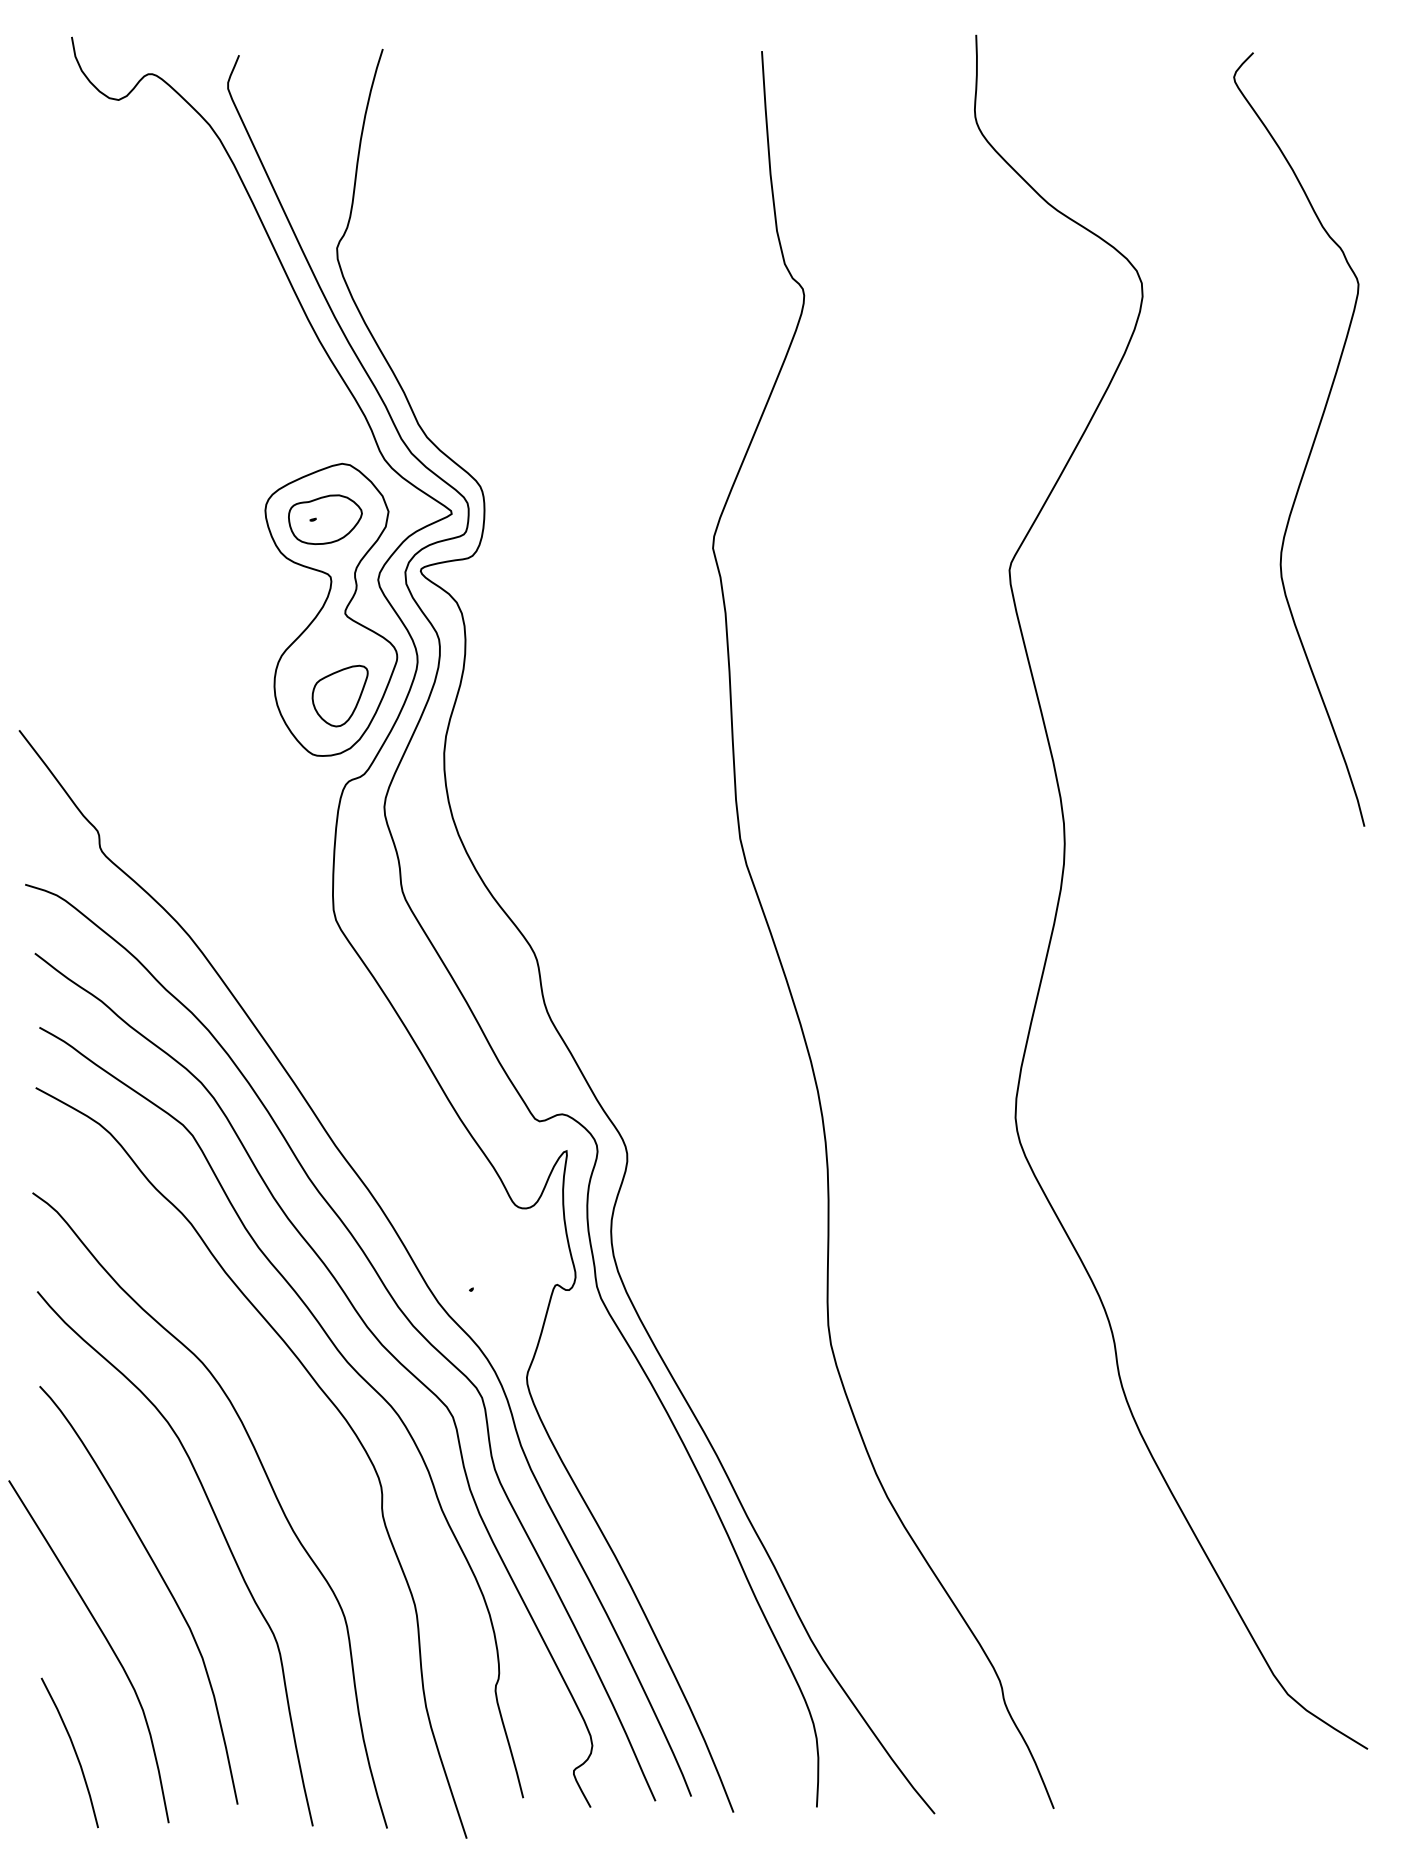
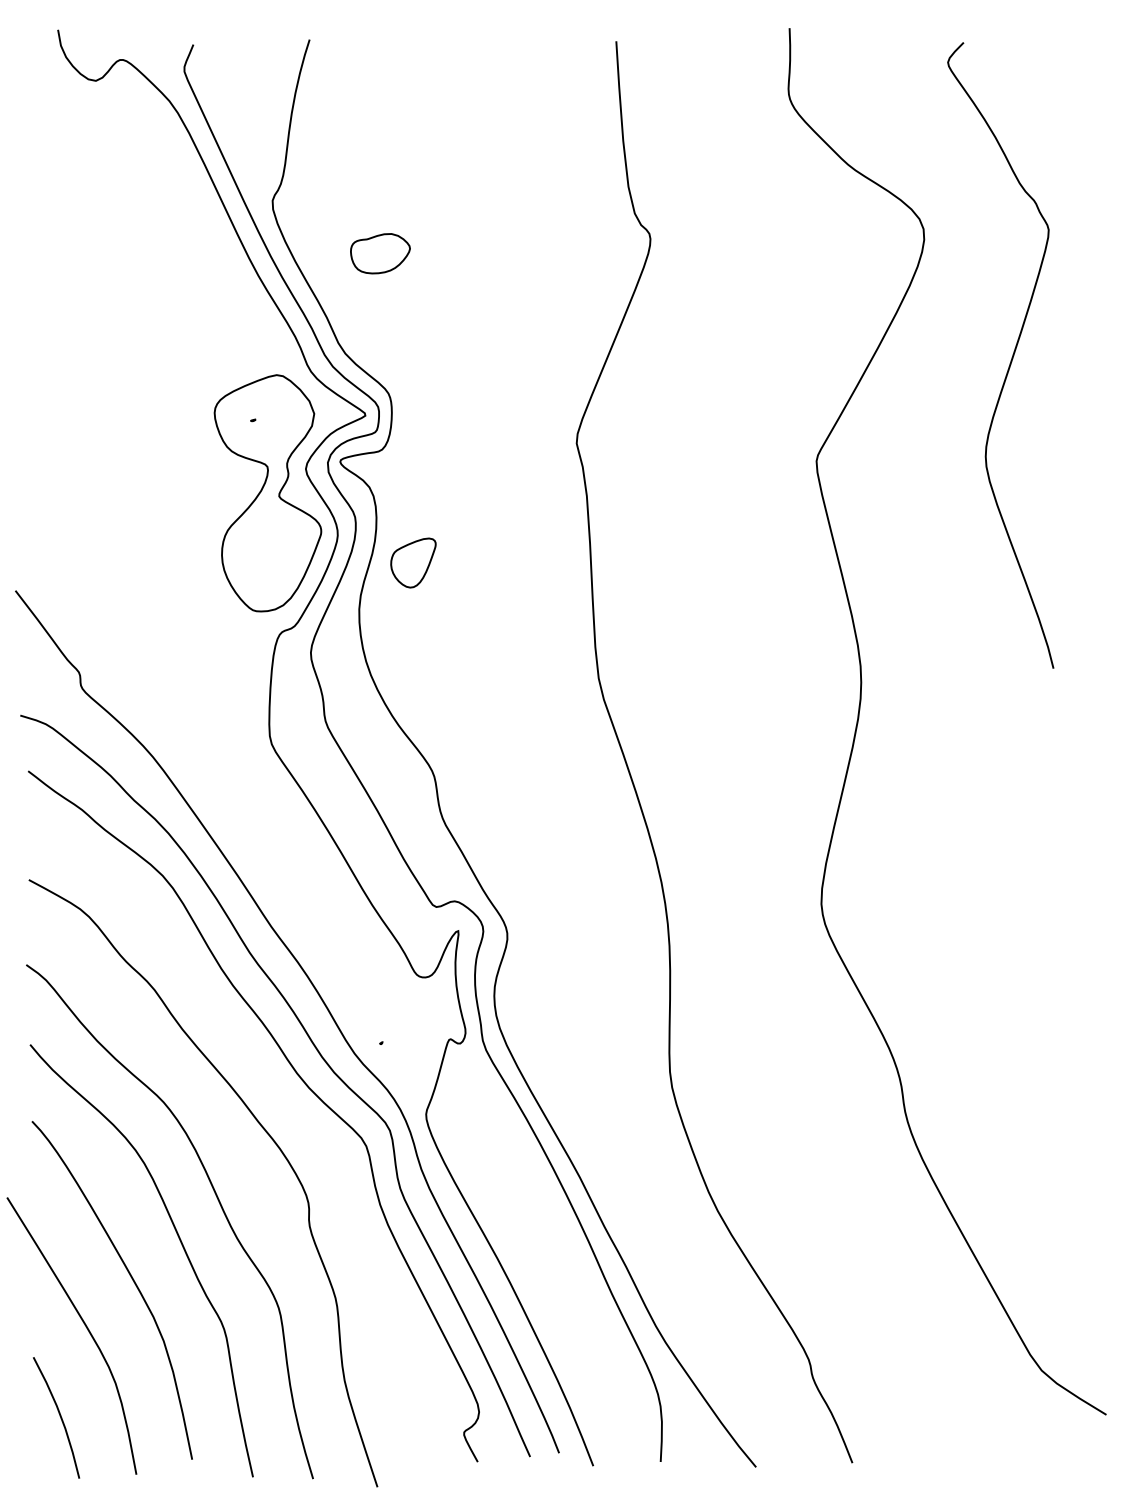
curve: (1312, 442) -> (1011, 357), moved
part: (325, 519) -> (380, 253), moved
part: (339, 695) -> (412, 562), moved
curve: (344, 1360) -> (278, 1100), removed

